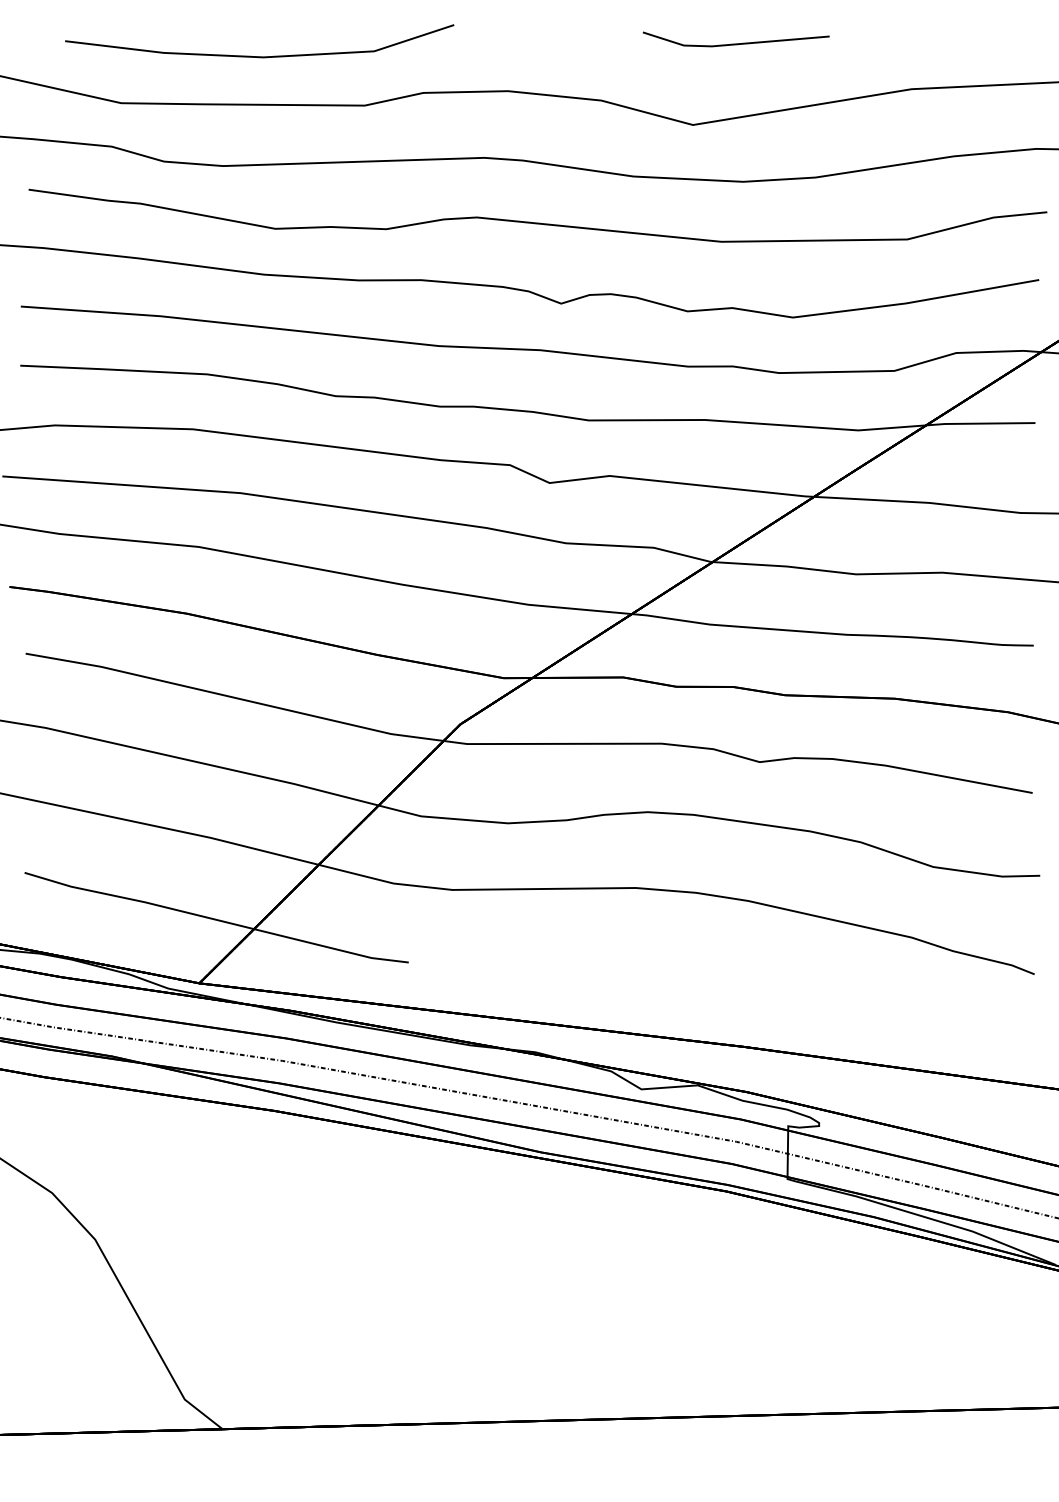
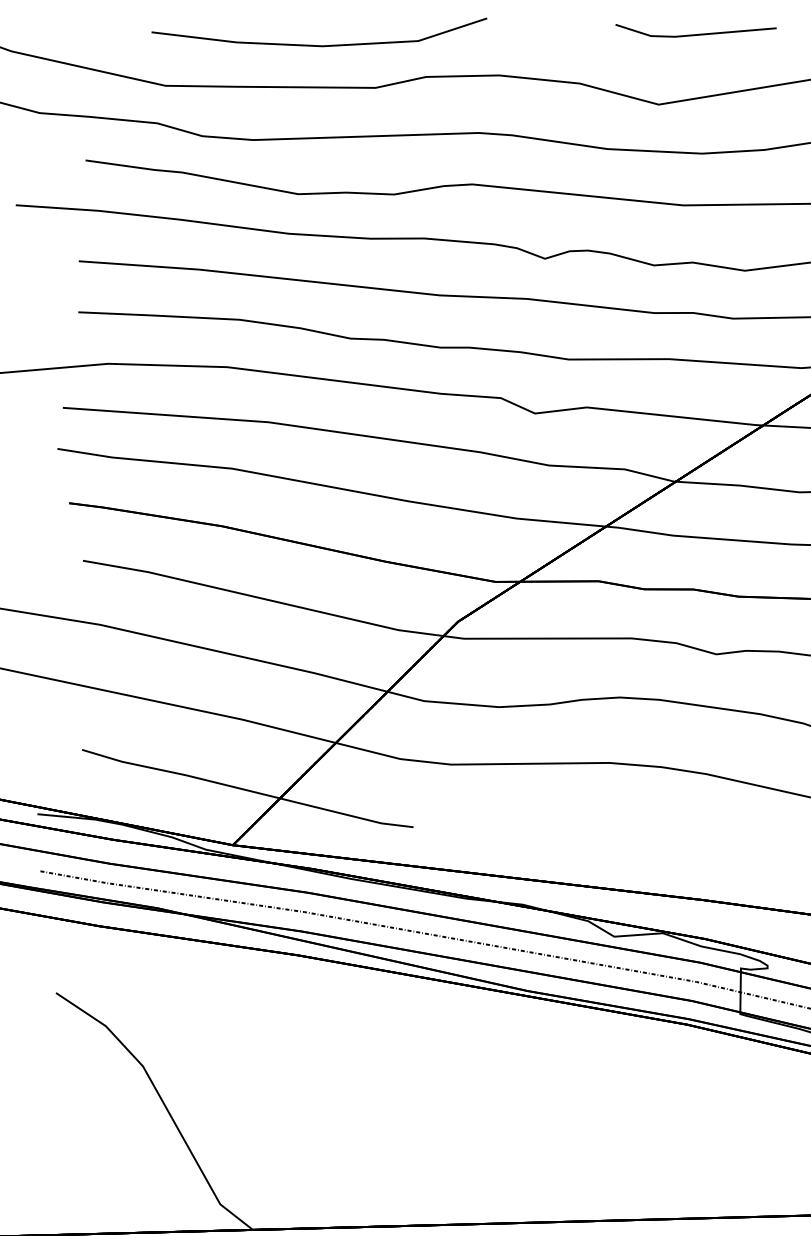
line: (259, 56) -> (319, 45), moved

